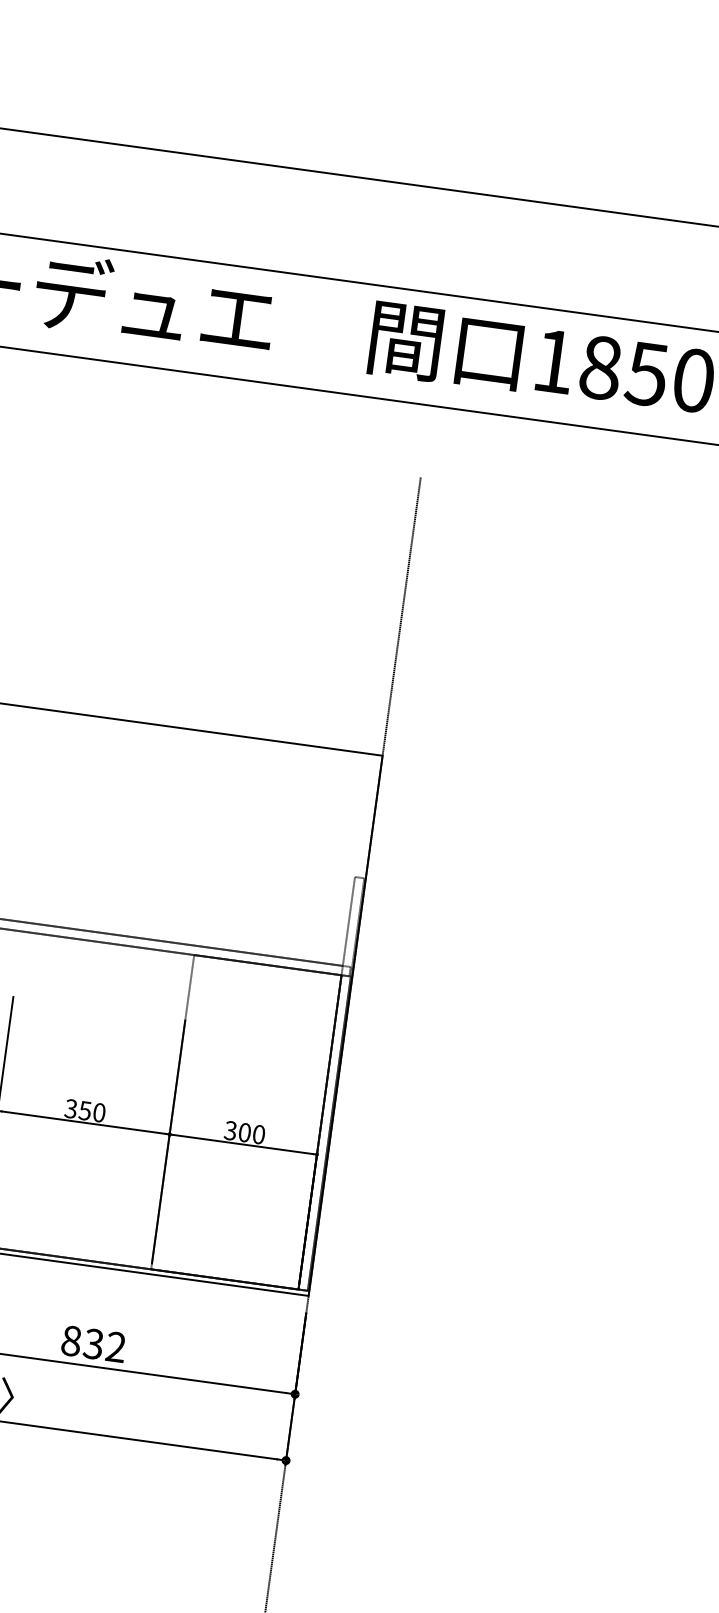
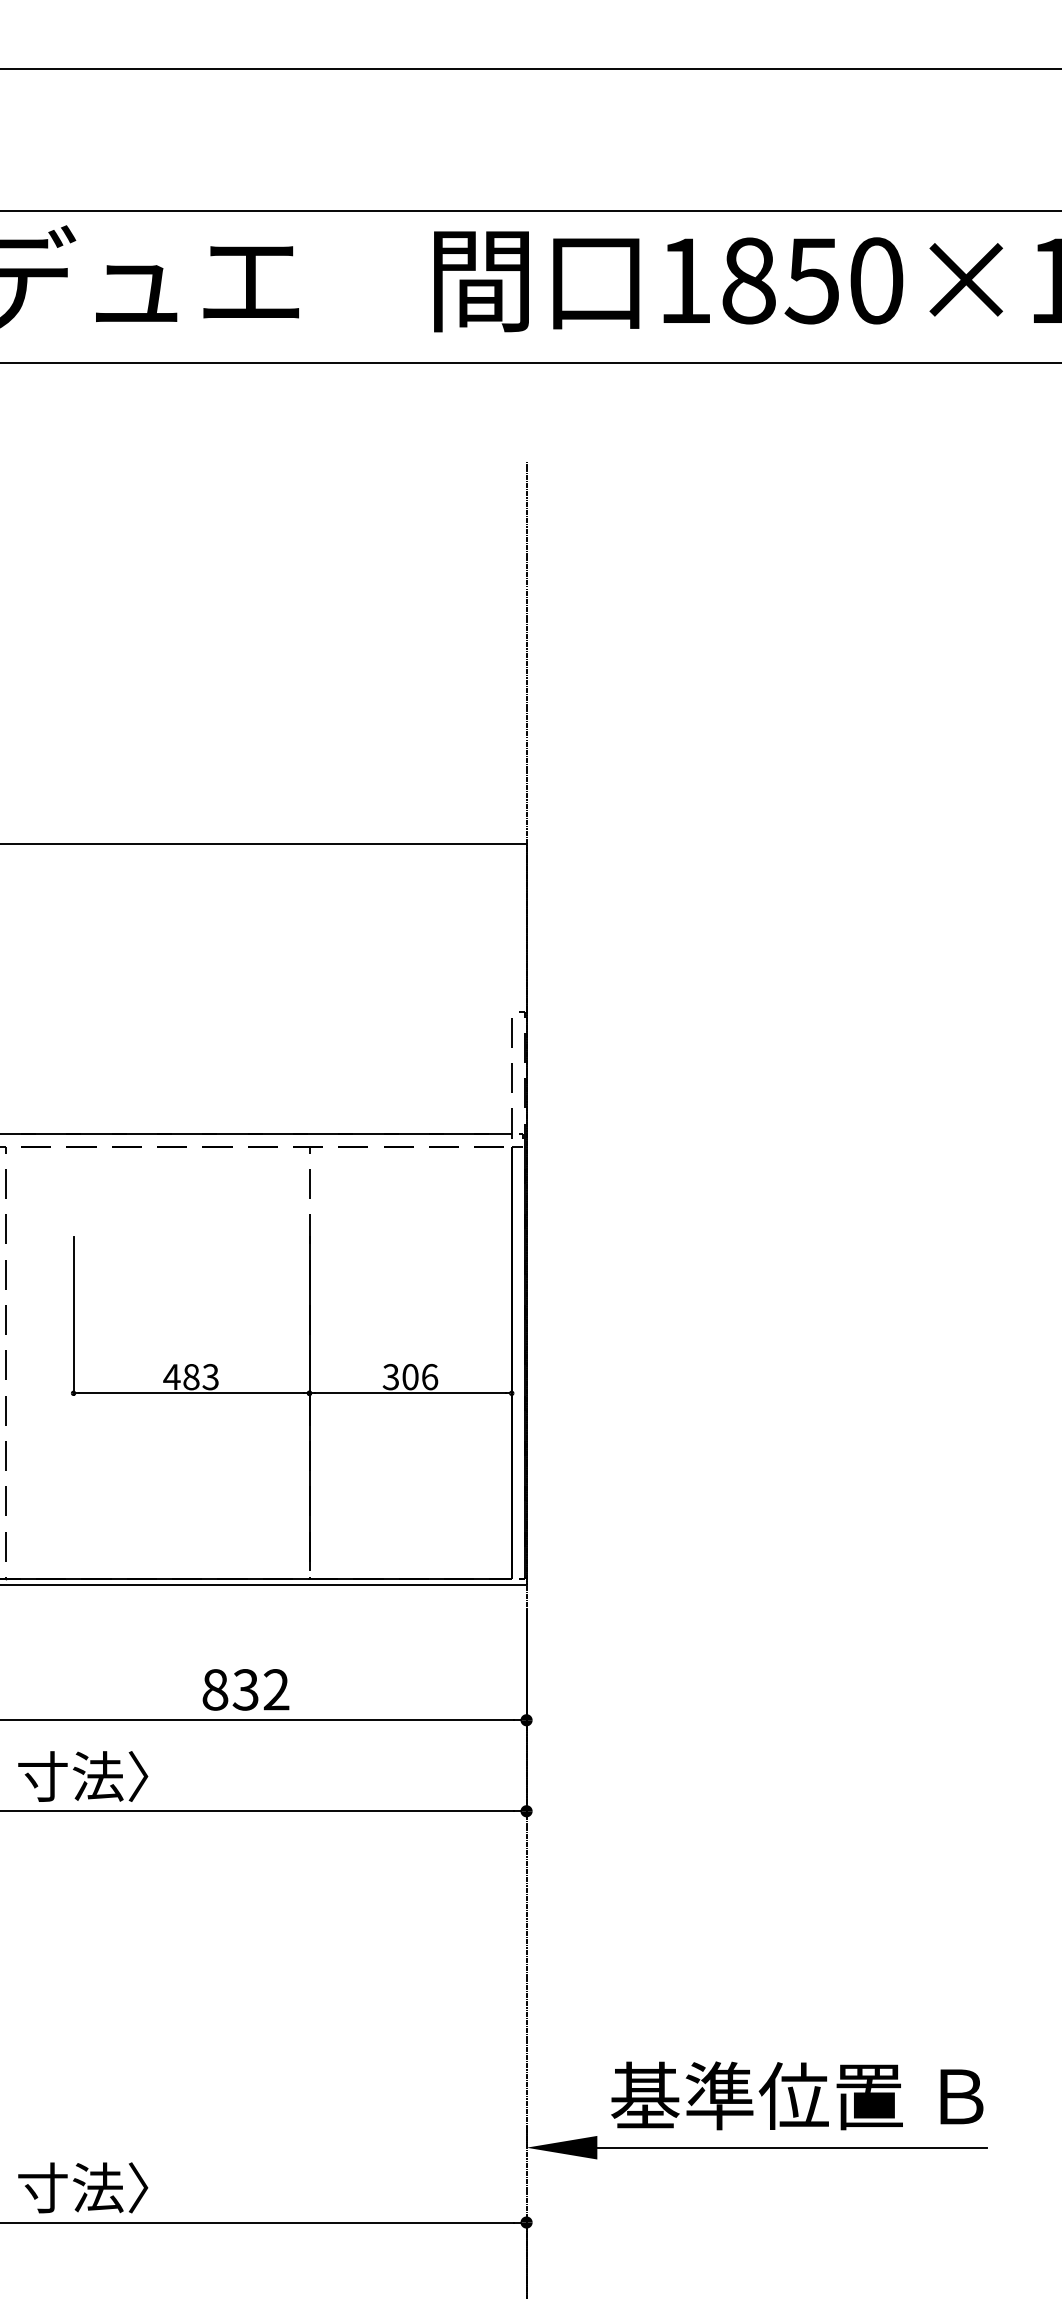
text: (84, 1110) -> (190, 1376), 350 -> 483
text: (259, 1134) -> (430, 1376), 300 -> 306

